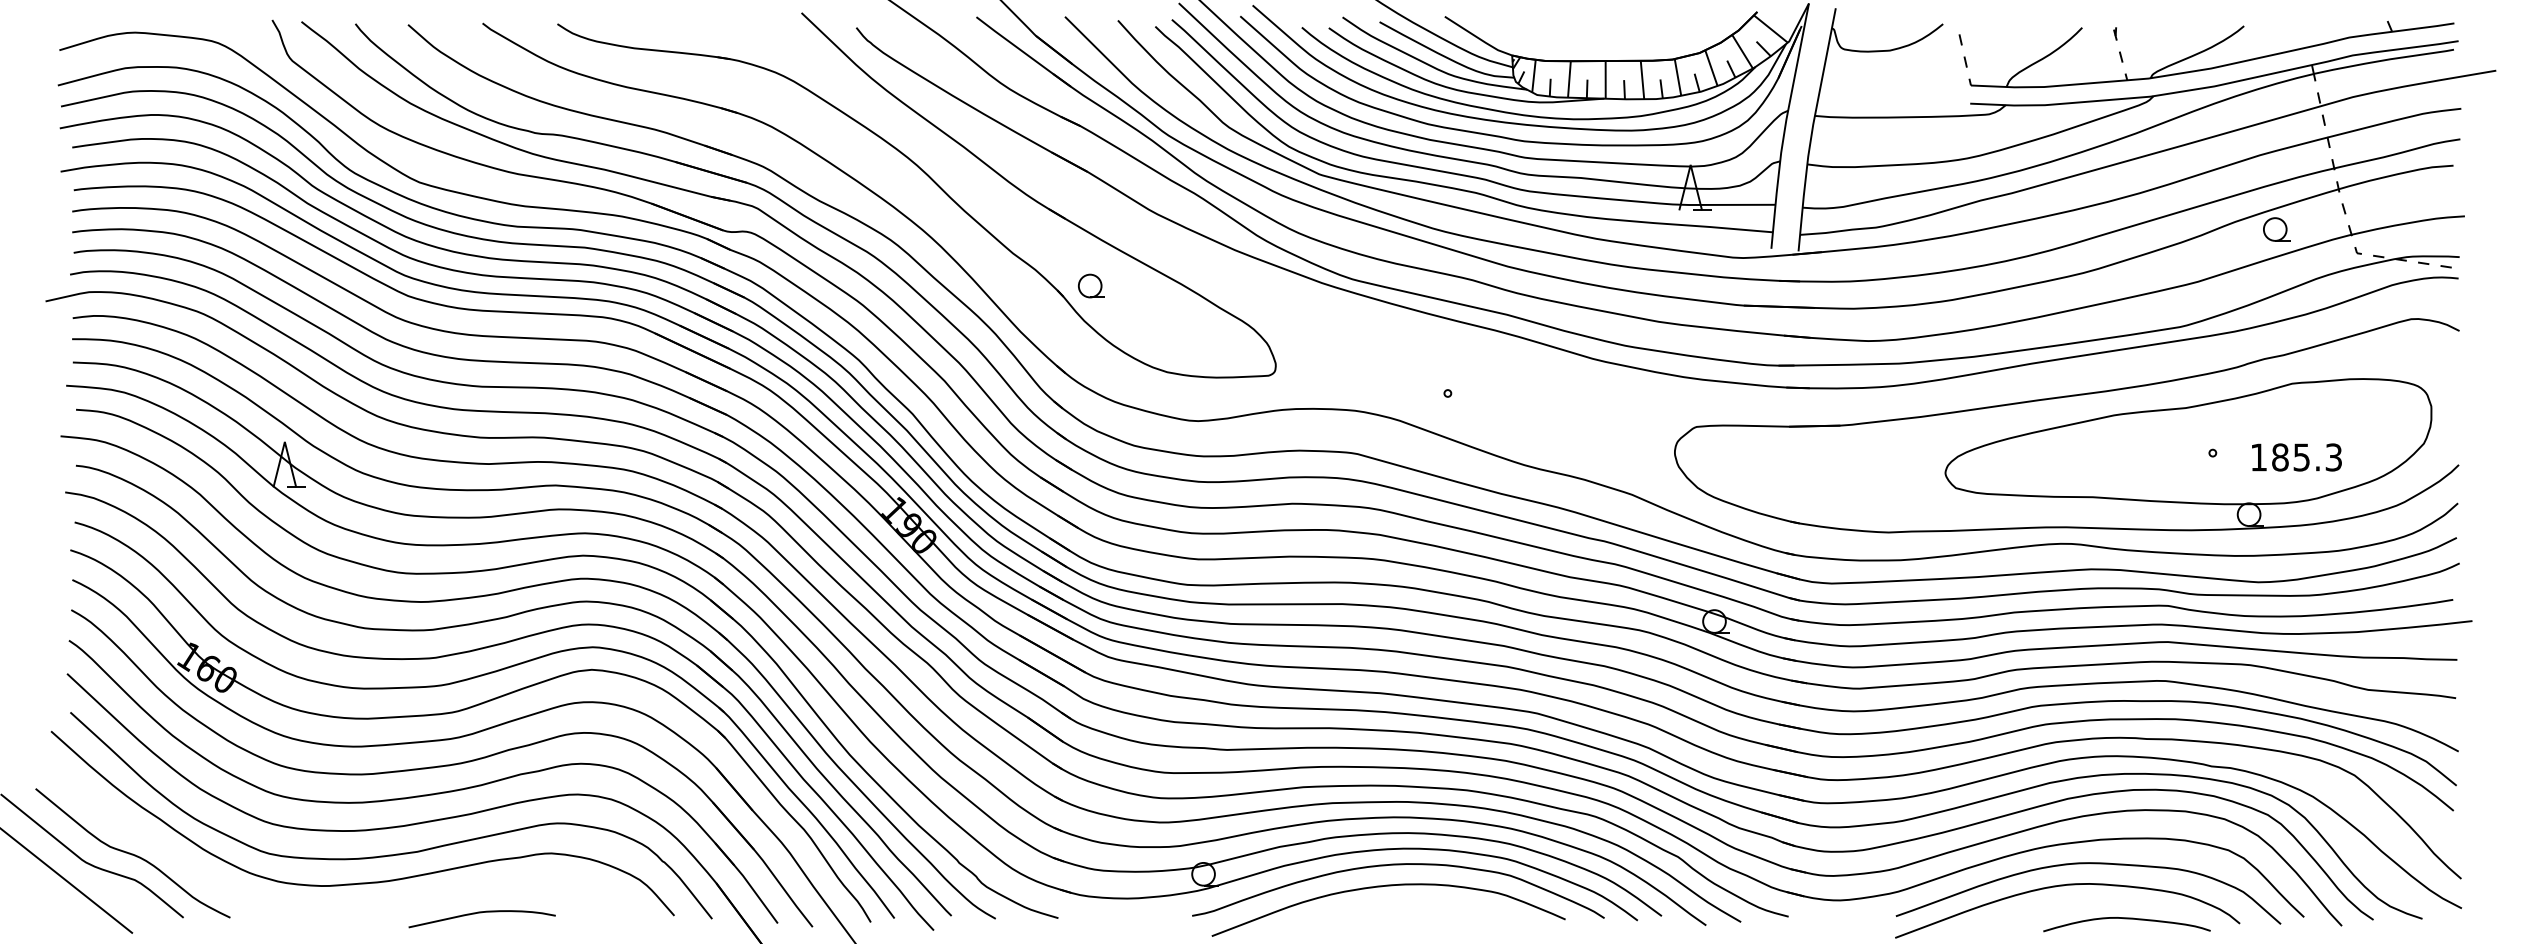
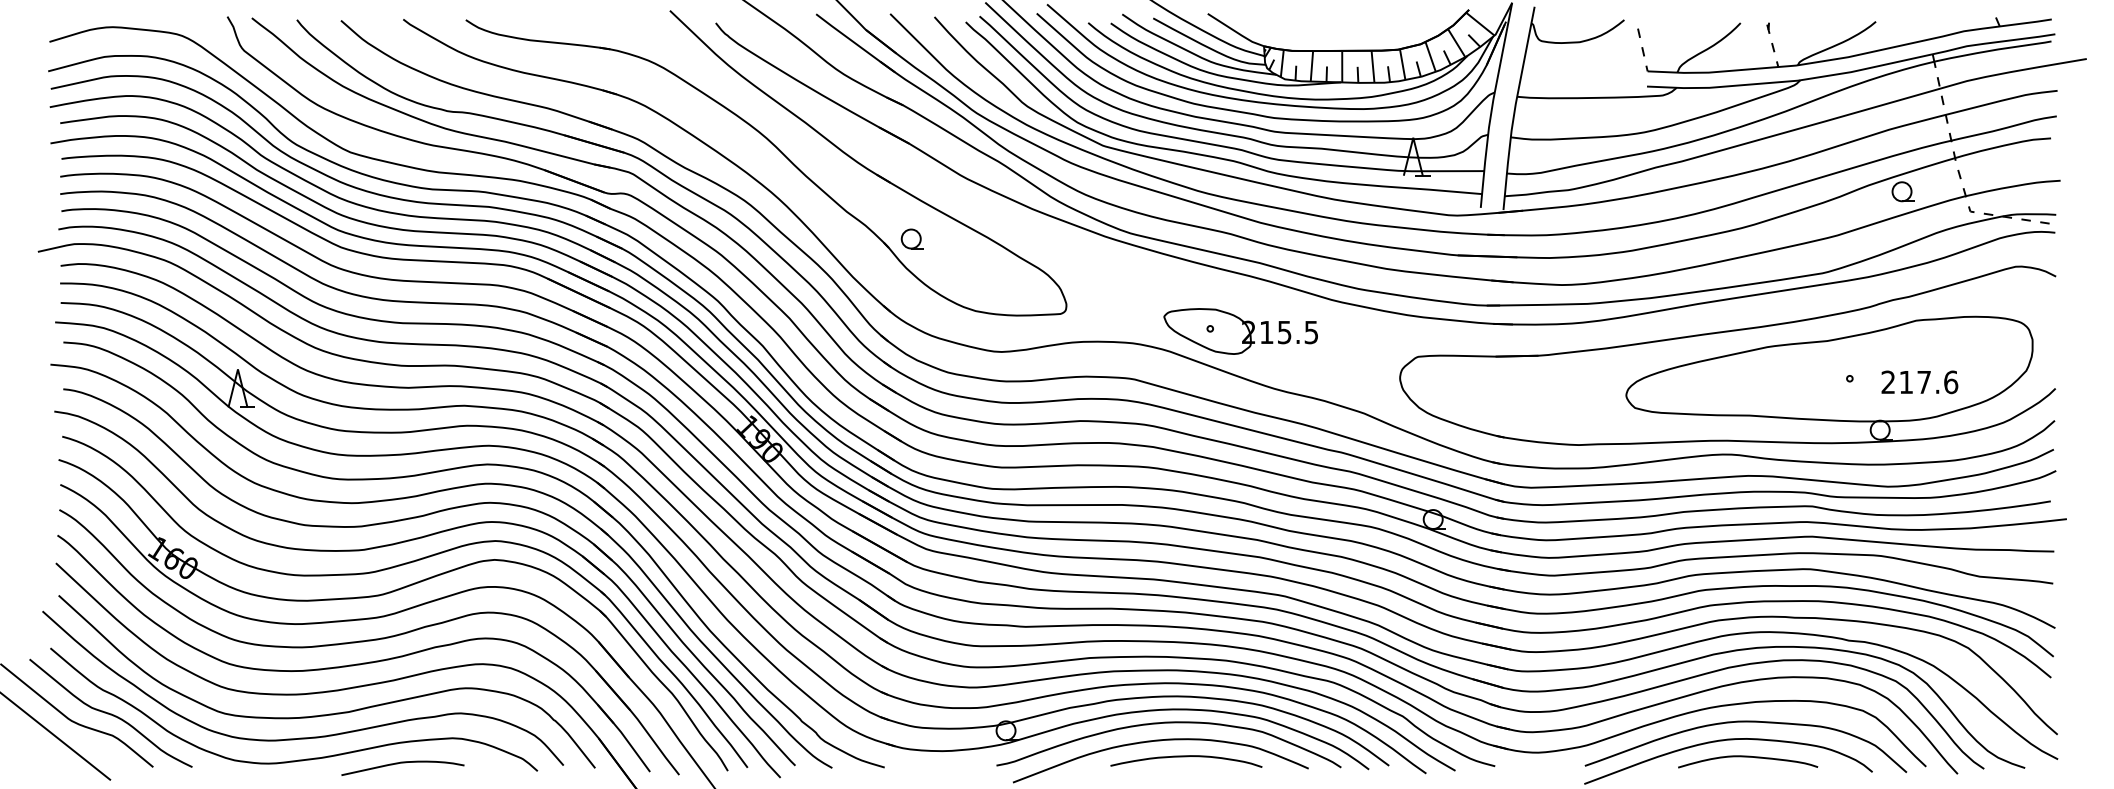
part: (1483, 396) -> (1240, 331), added
text: (2296, 457) -> (1919, 382), 185.3 -> 217.6
curve: (1419, 906) -> (1186, 757), added
curve: (357, 908) -> (298, 759), added
curve: (2127, 919) -> (1748, 757), moved

